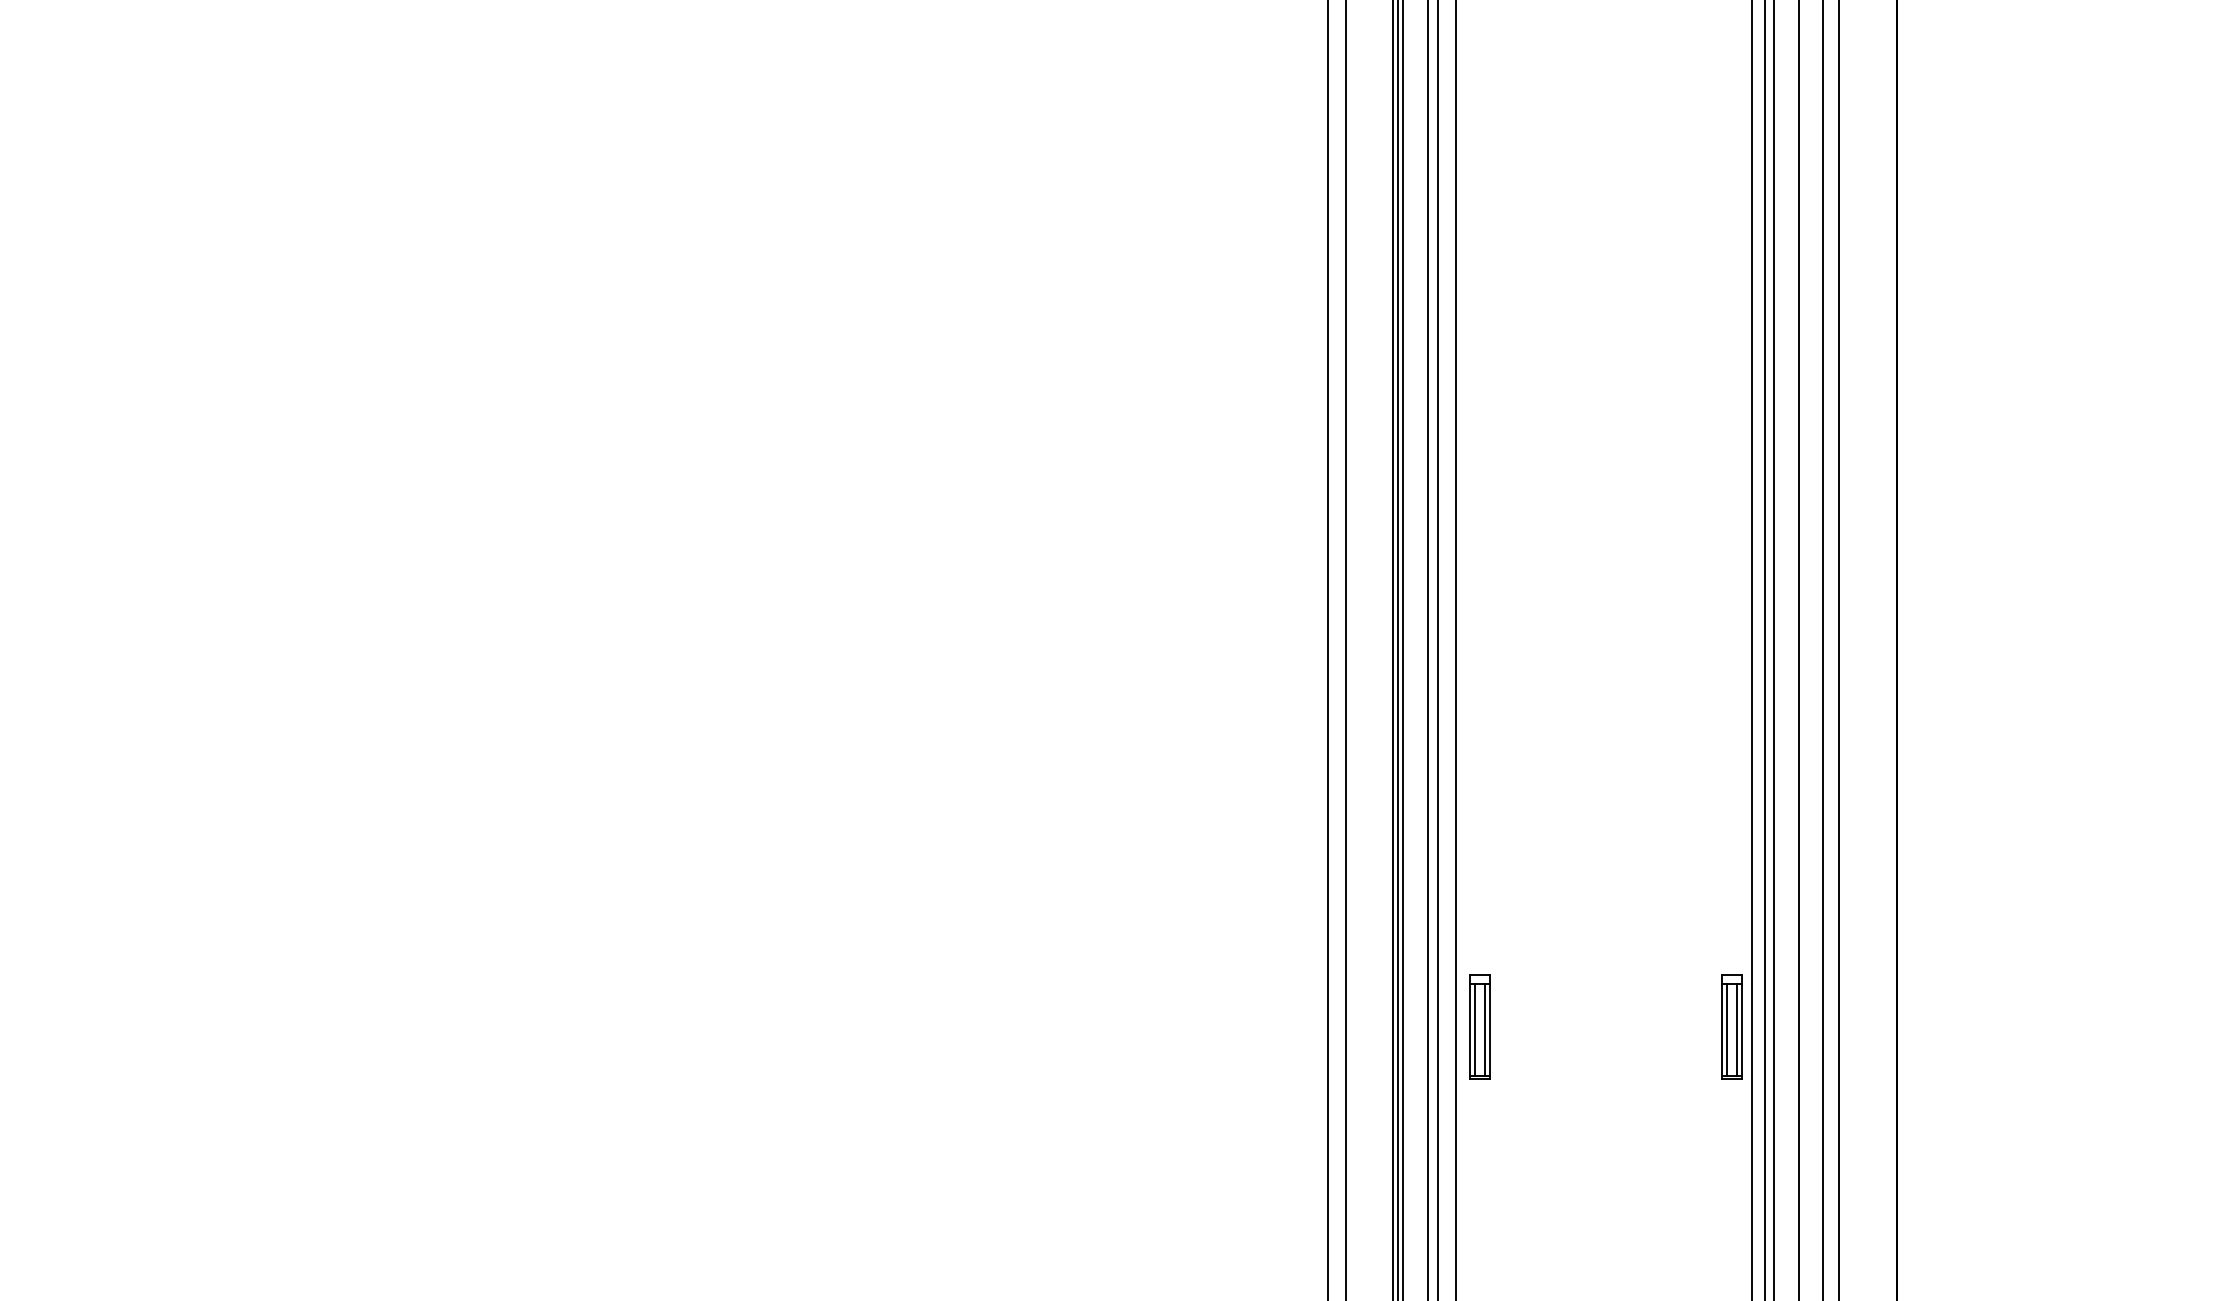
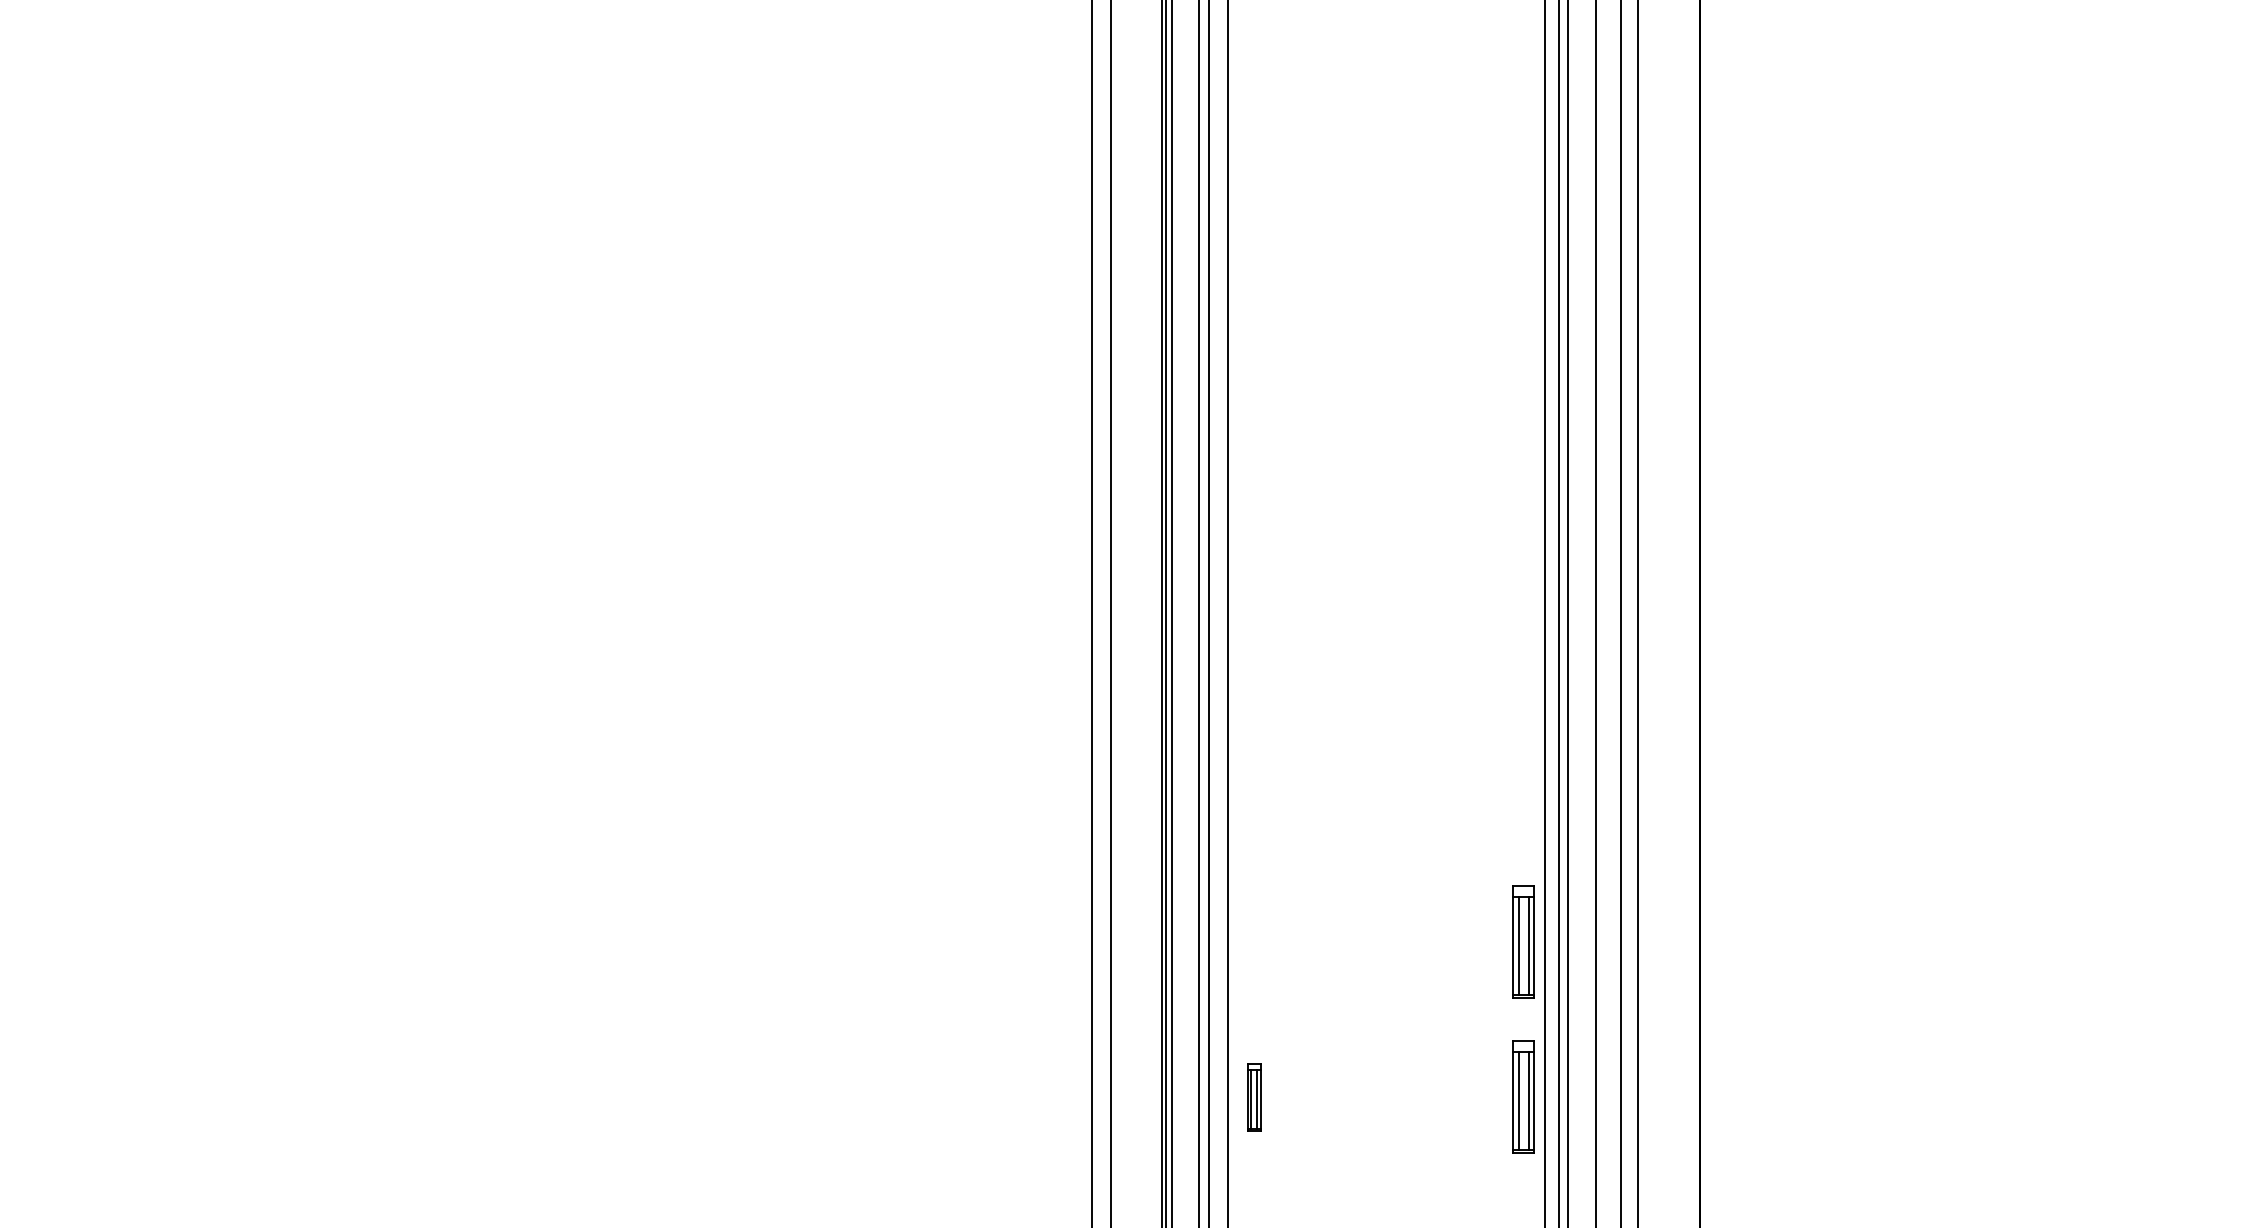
part: (1731, 881) -> (1523, 941), added
part: (1479, 1026) -> (1253, 1096), size x0.6

